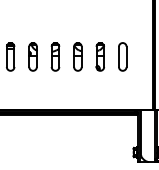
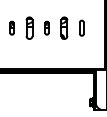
part: (32, 56) -> (11, 27), size x0.6
part: (77, 56) -> (46, 27), size x0.6
part: (122, 56) -> (81, 27), size x0.7

